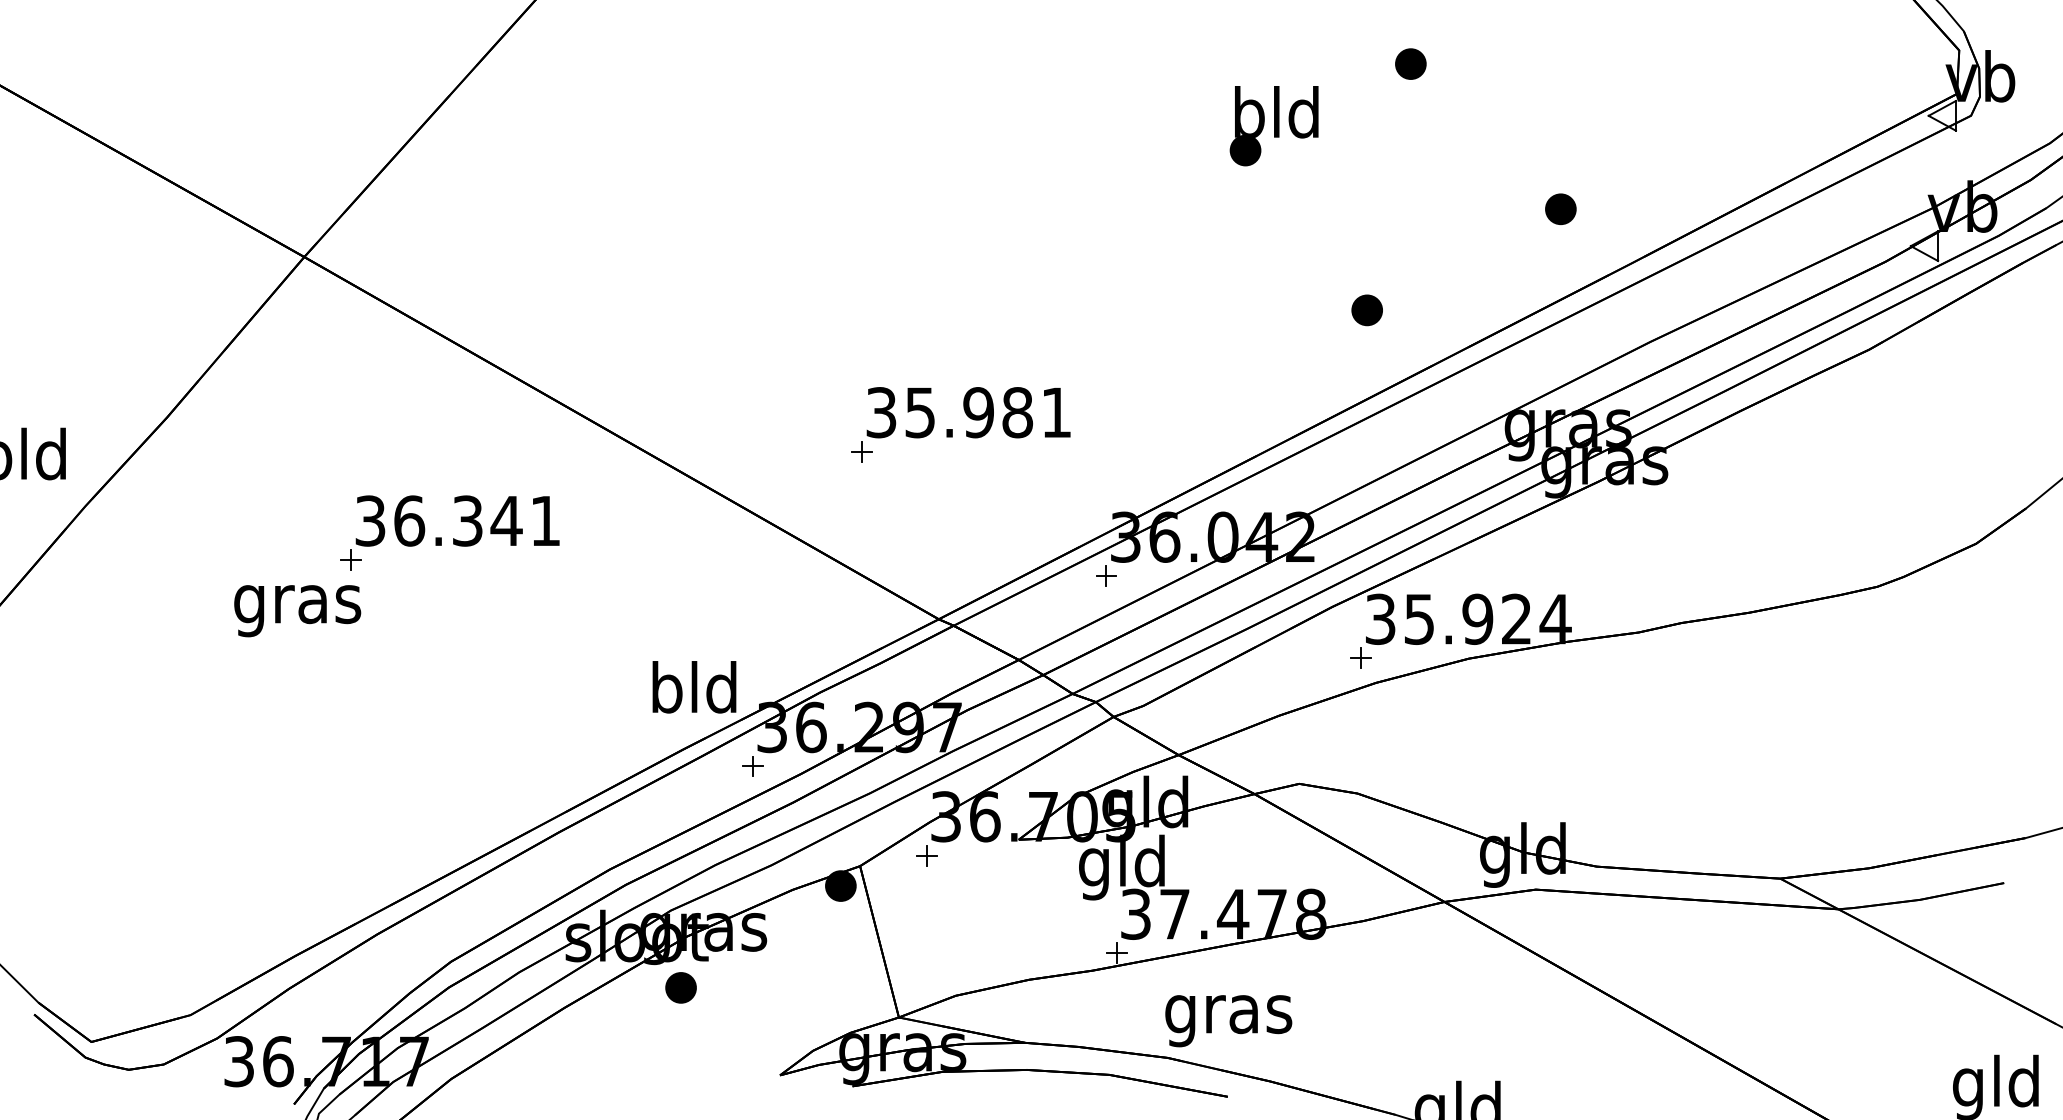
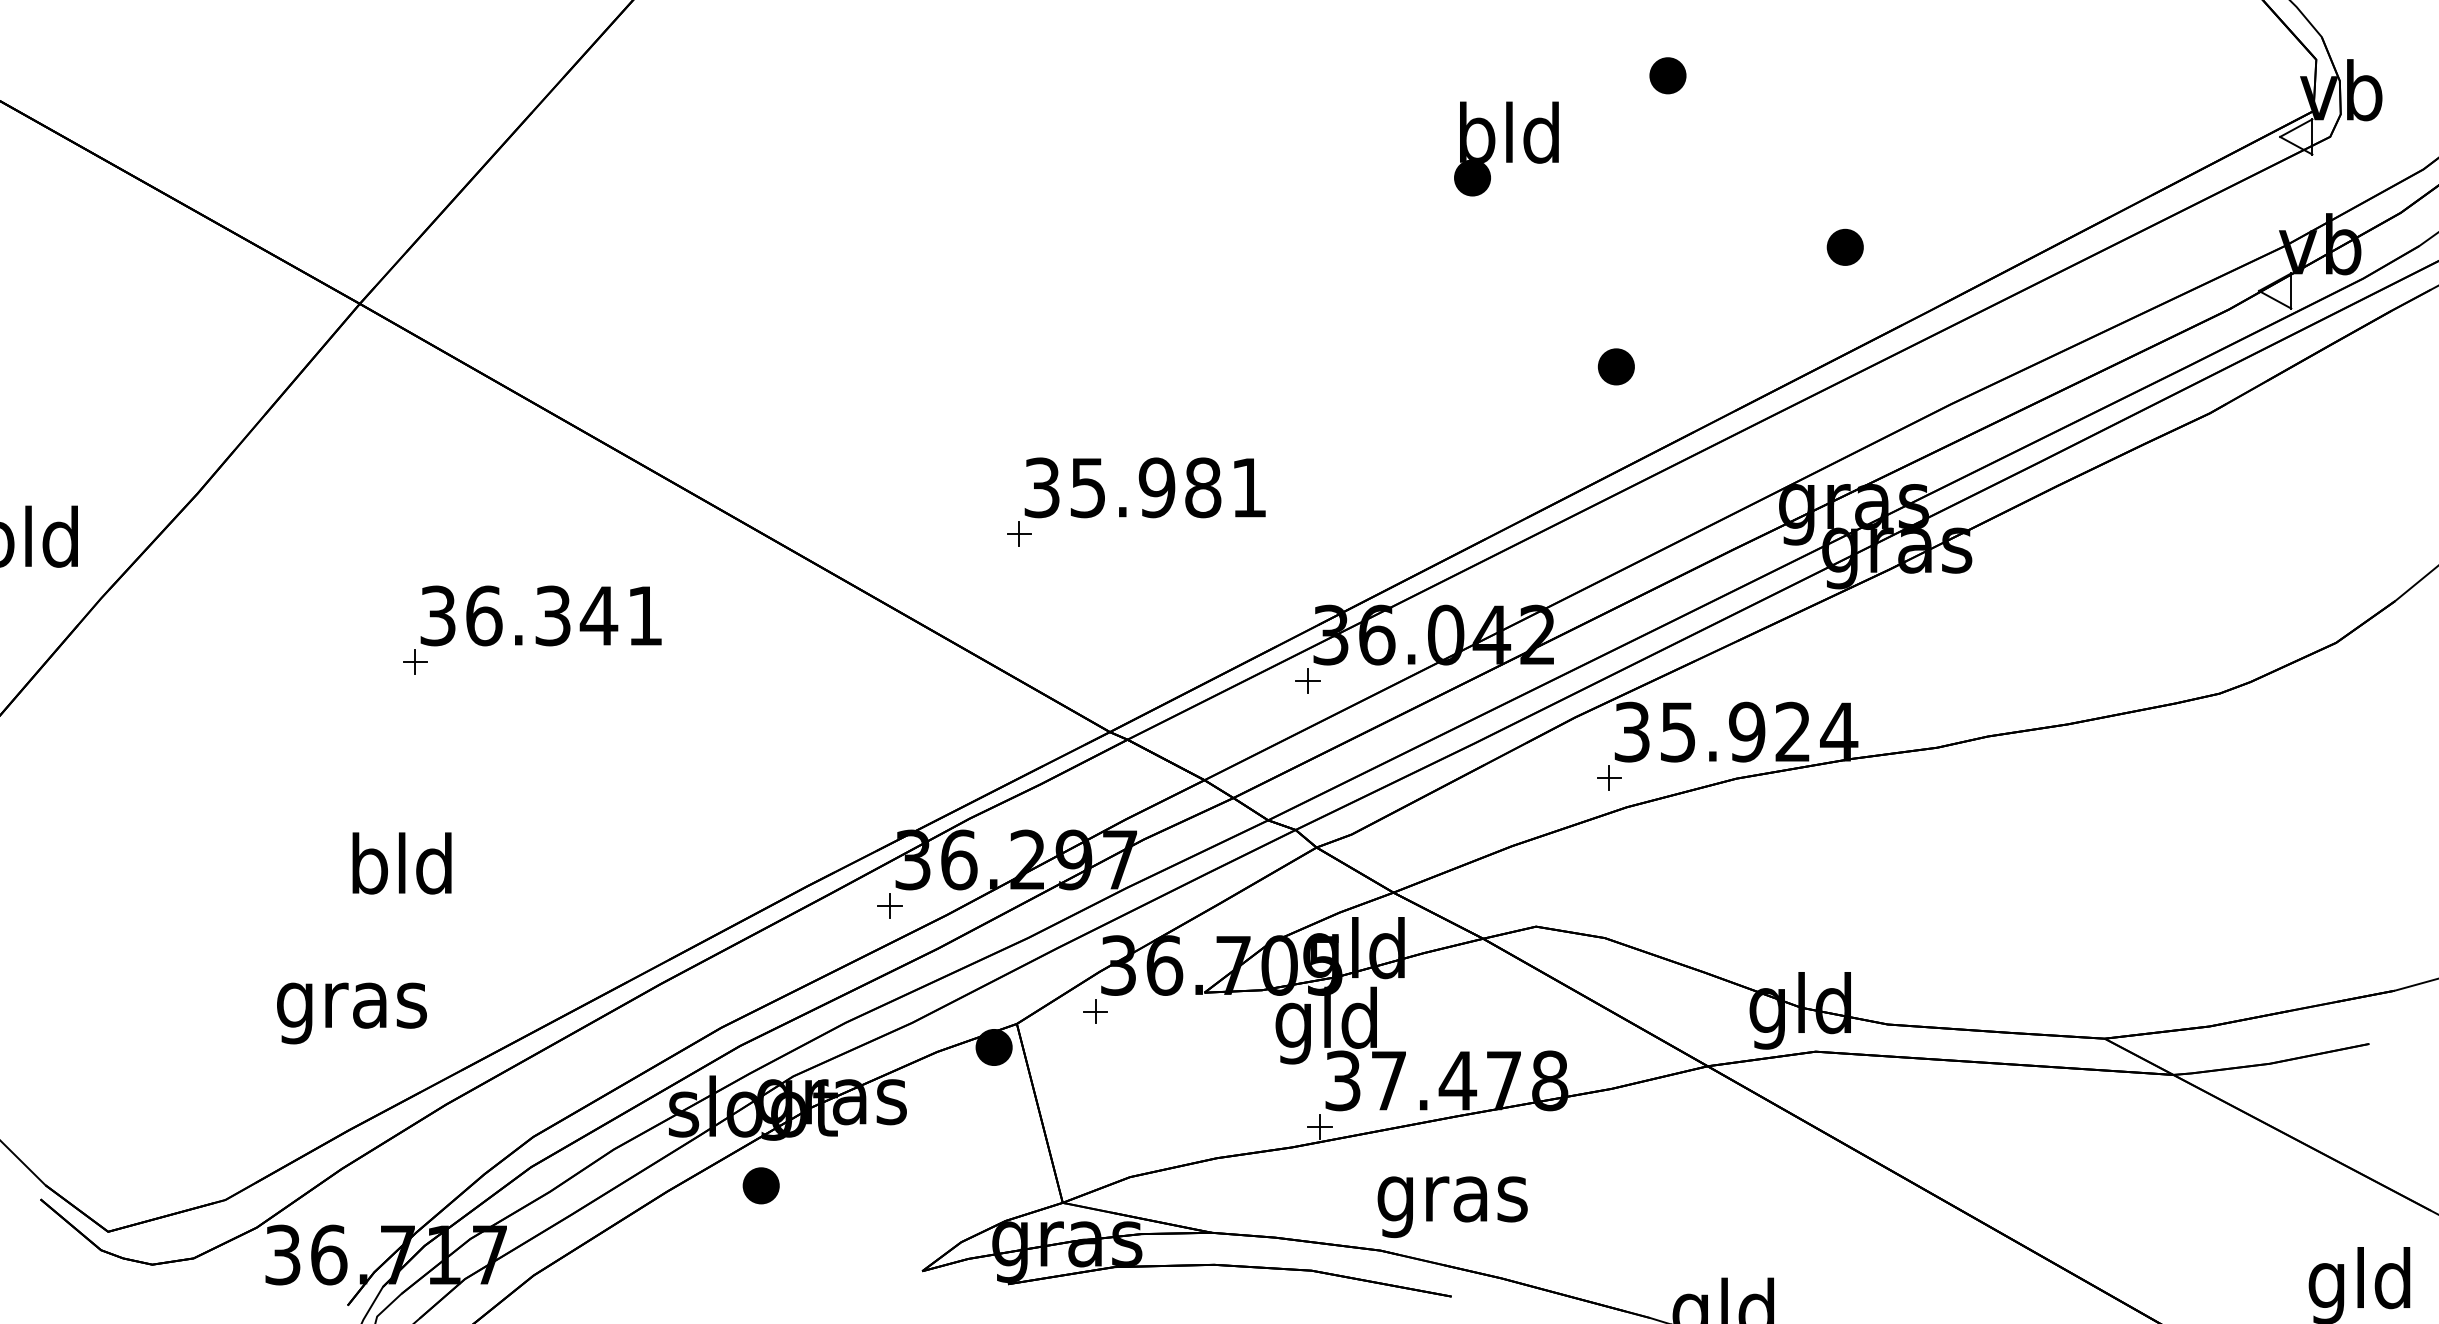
text: (297, 611) -> (351, 1013), moved
text: (693, 687) -> (401, 863), moved
part: (680, 987) -> (760, 1185), moved

